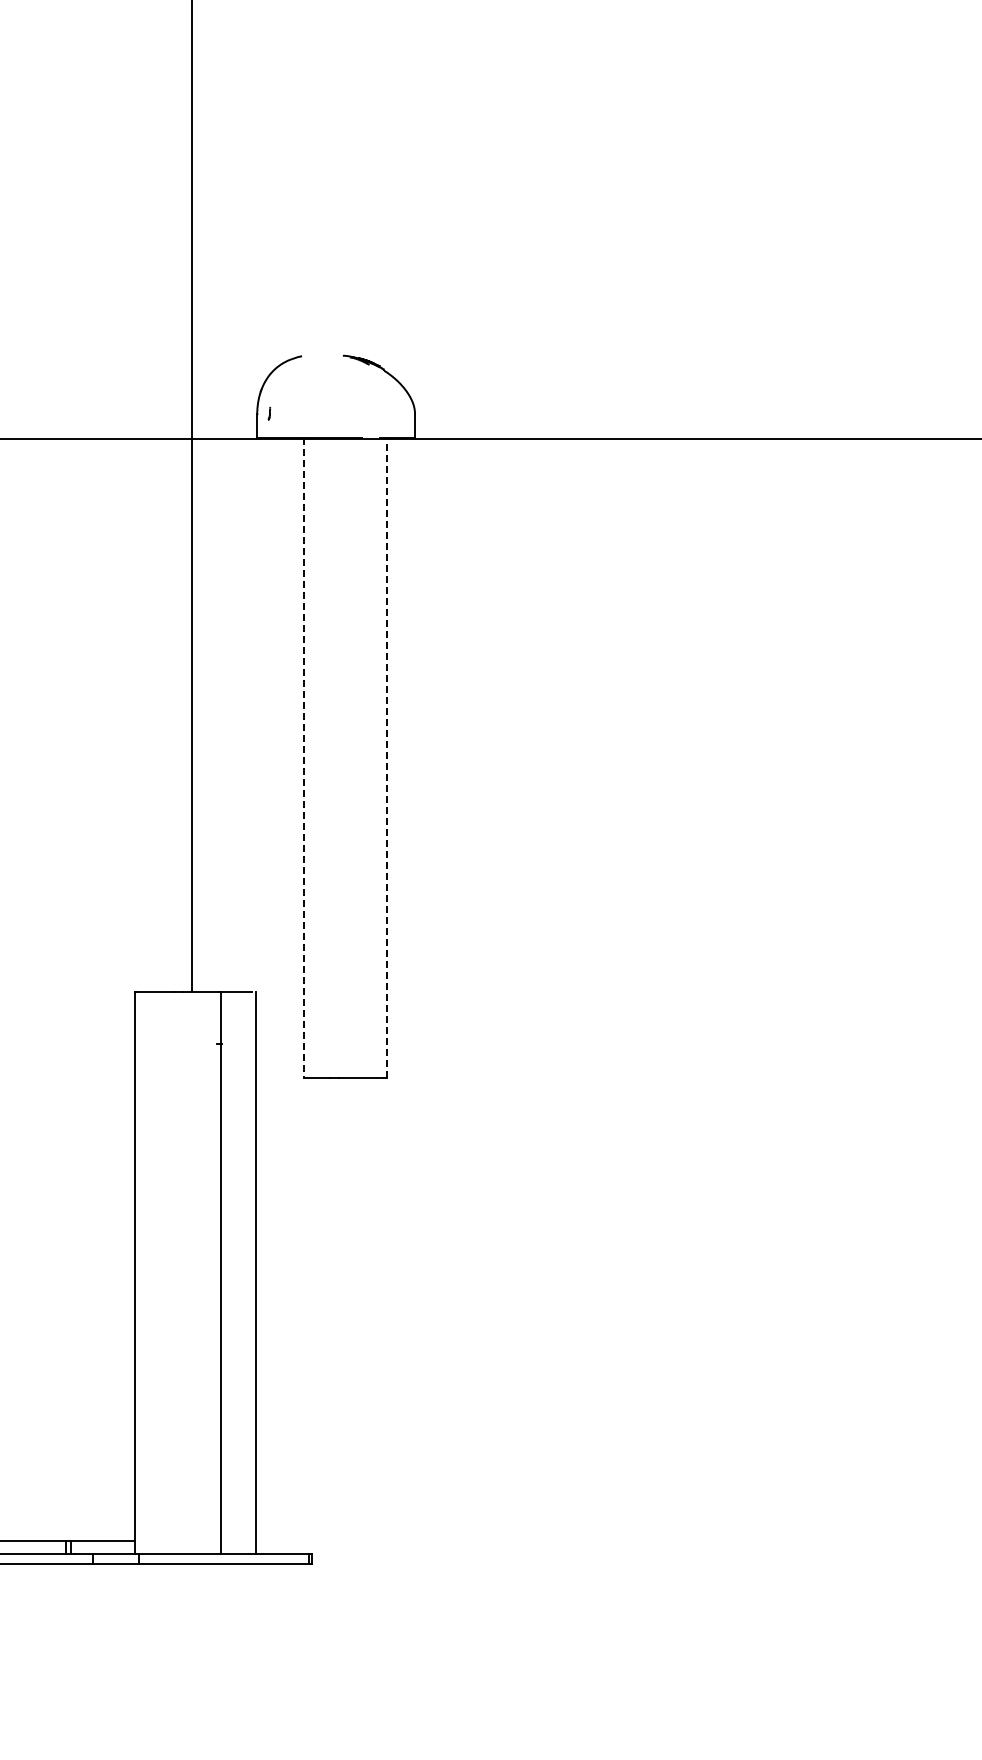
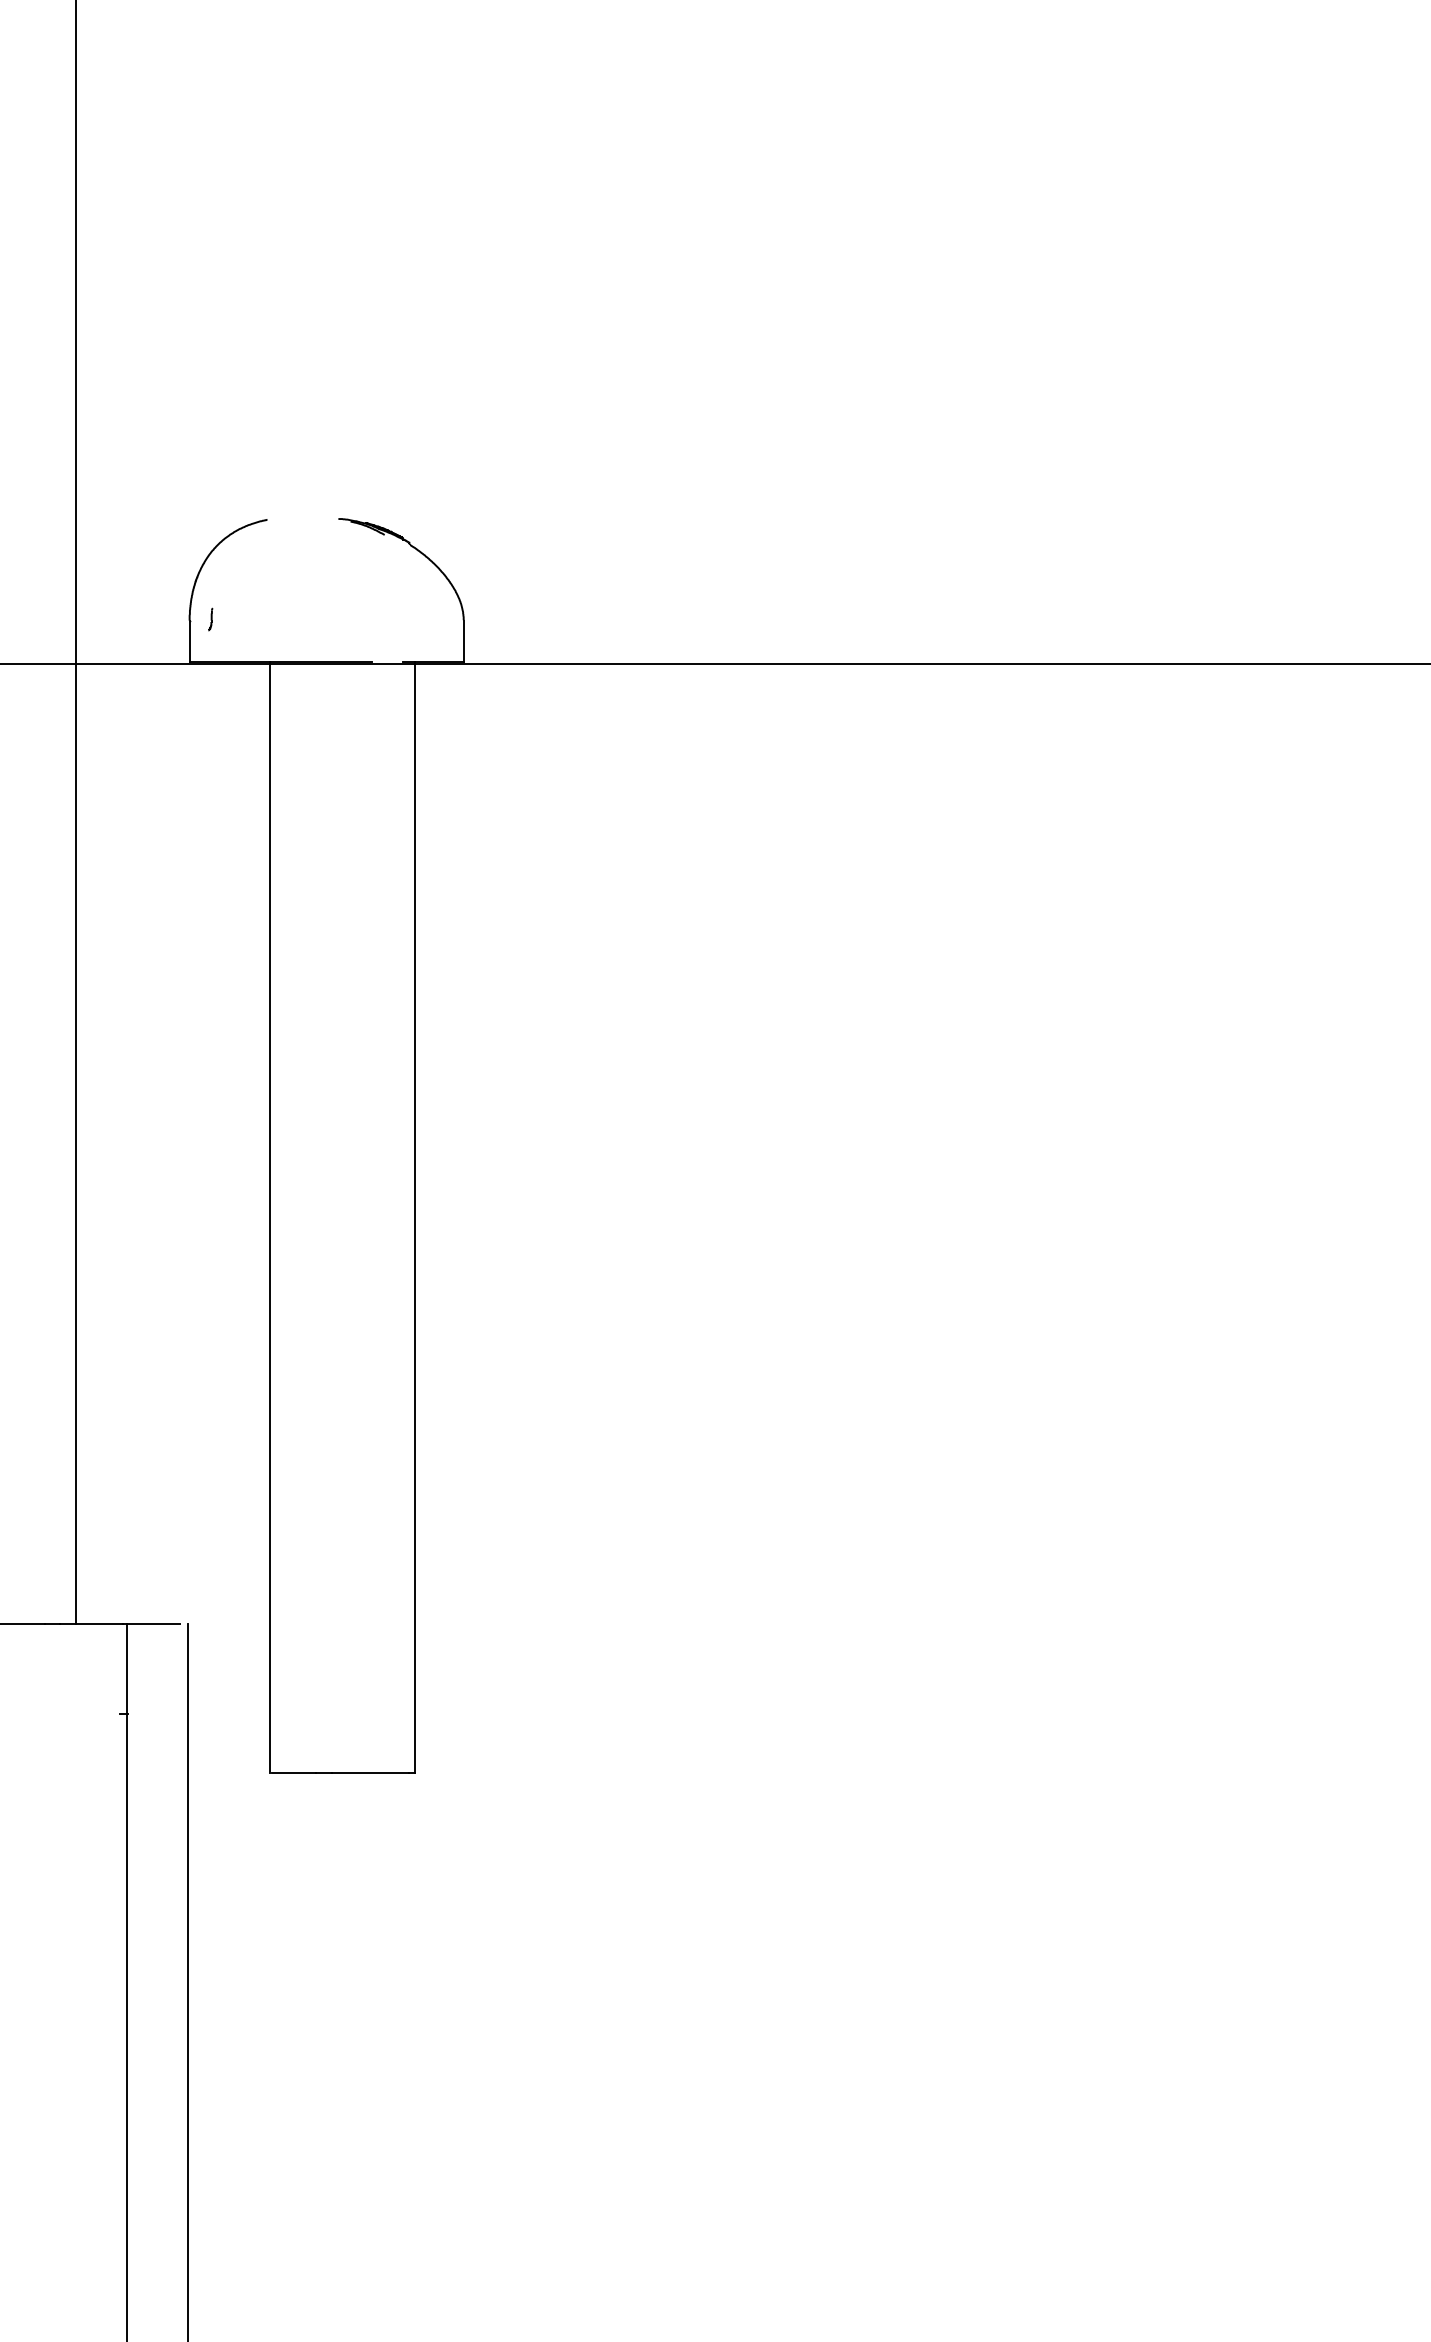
line: (303, 758) -> (269, 1218), dashed -> solid
line: (386, 758) -> (414, 1218), dashed -> solid

